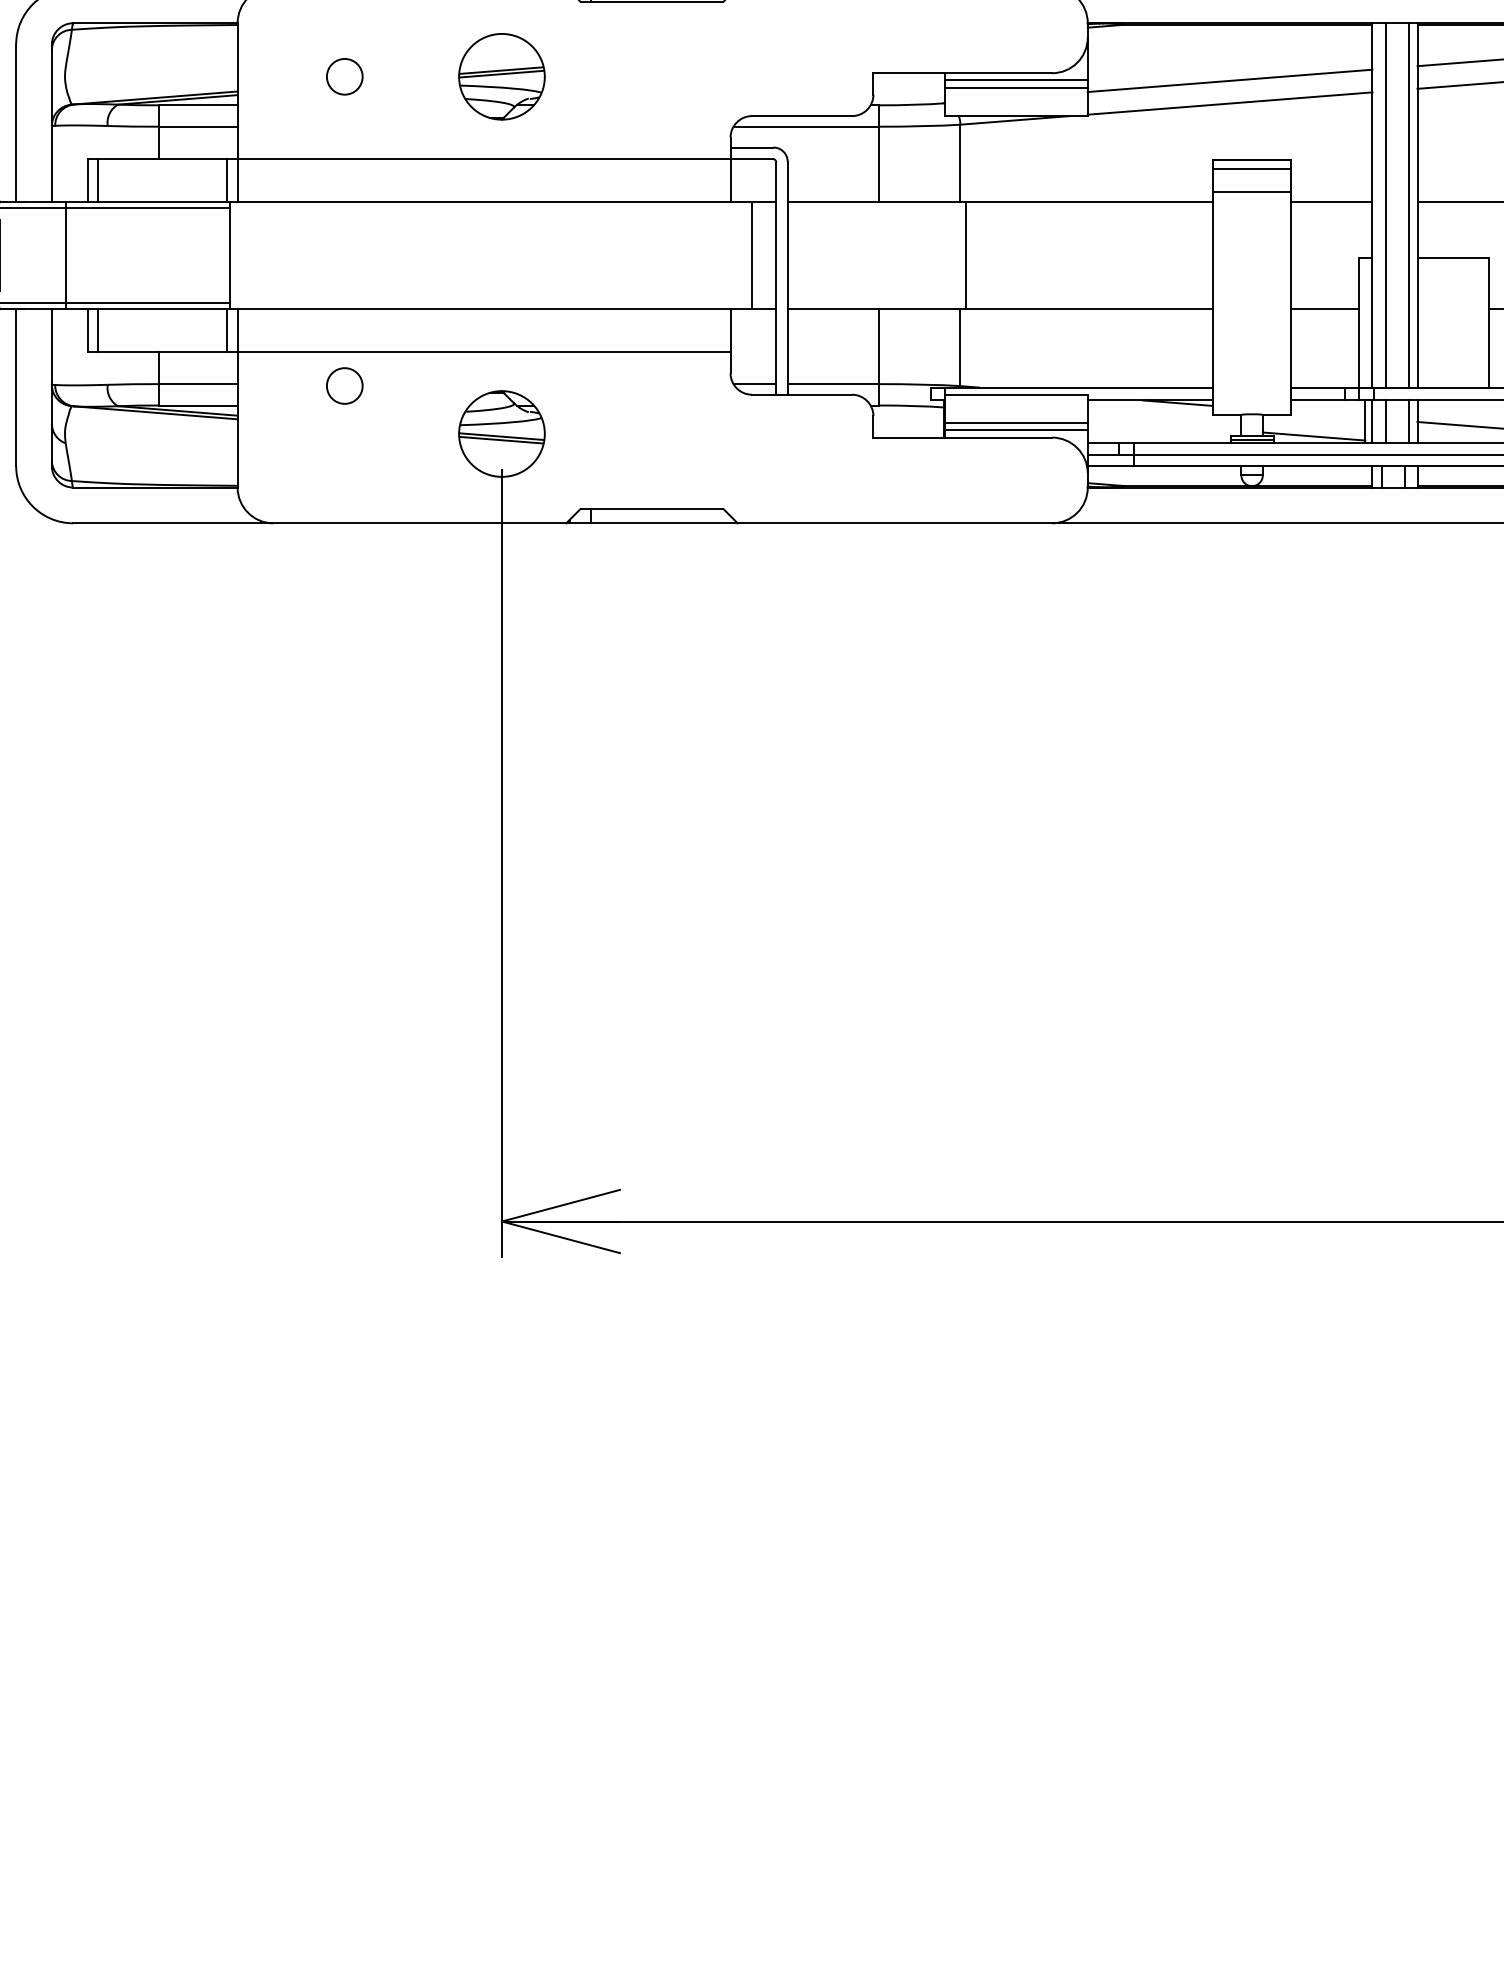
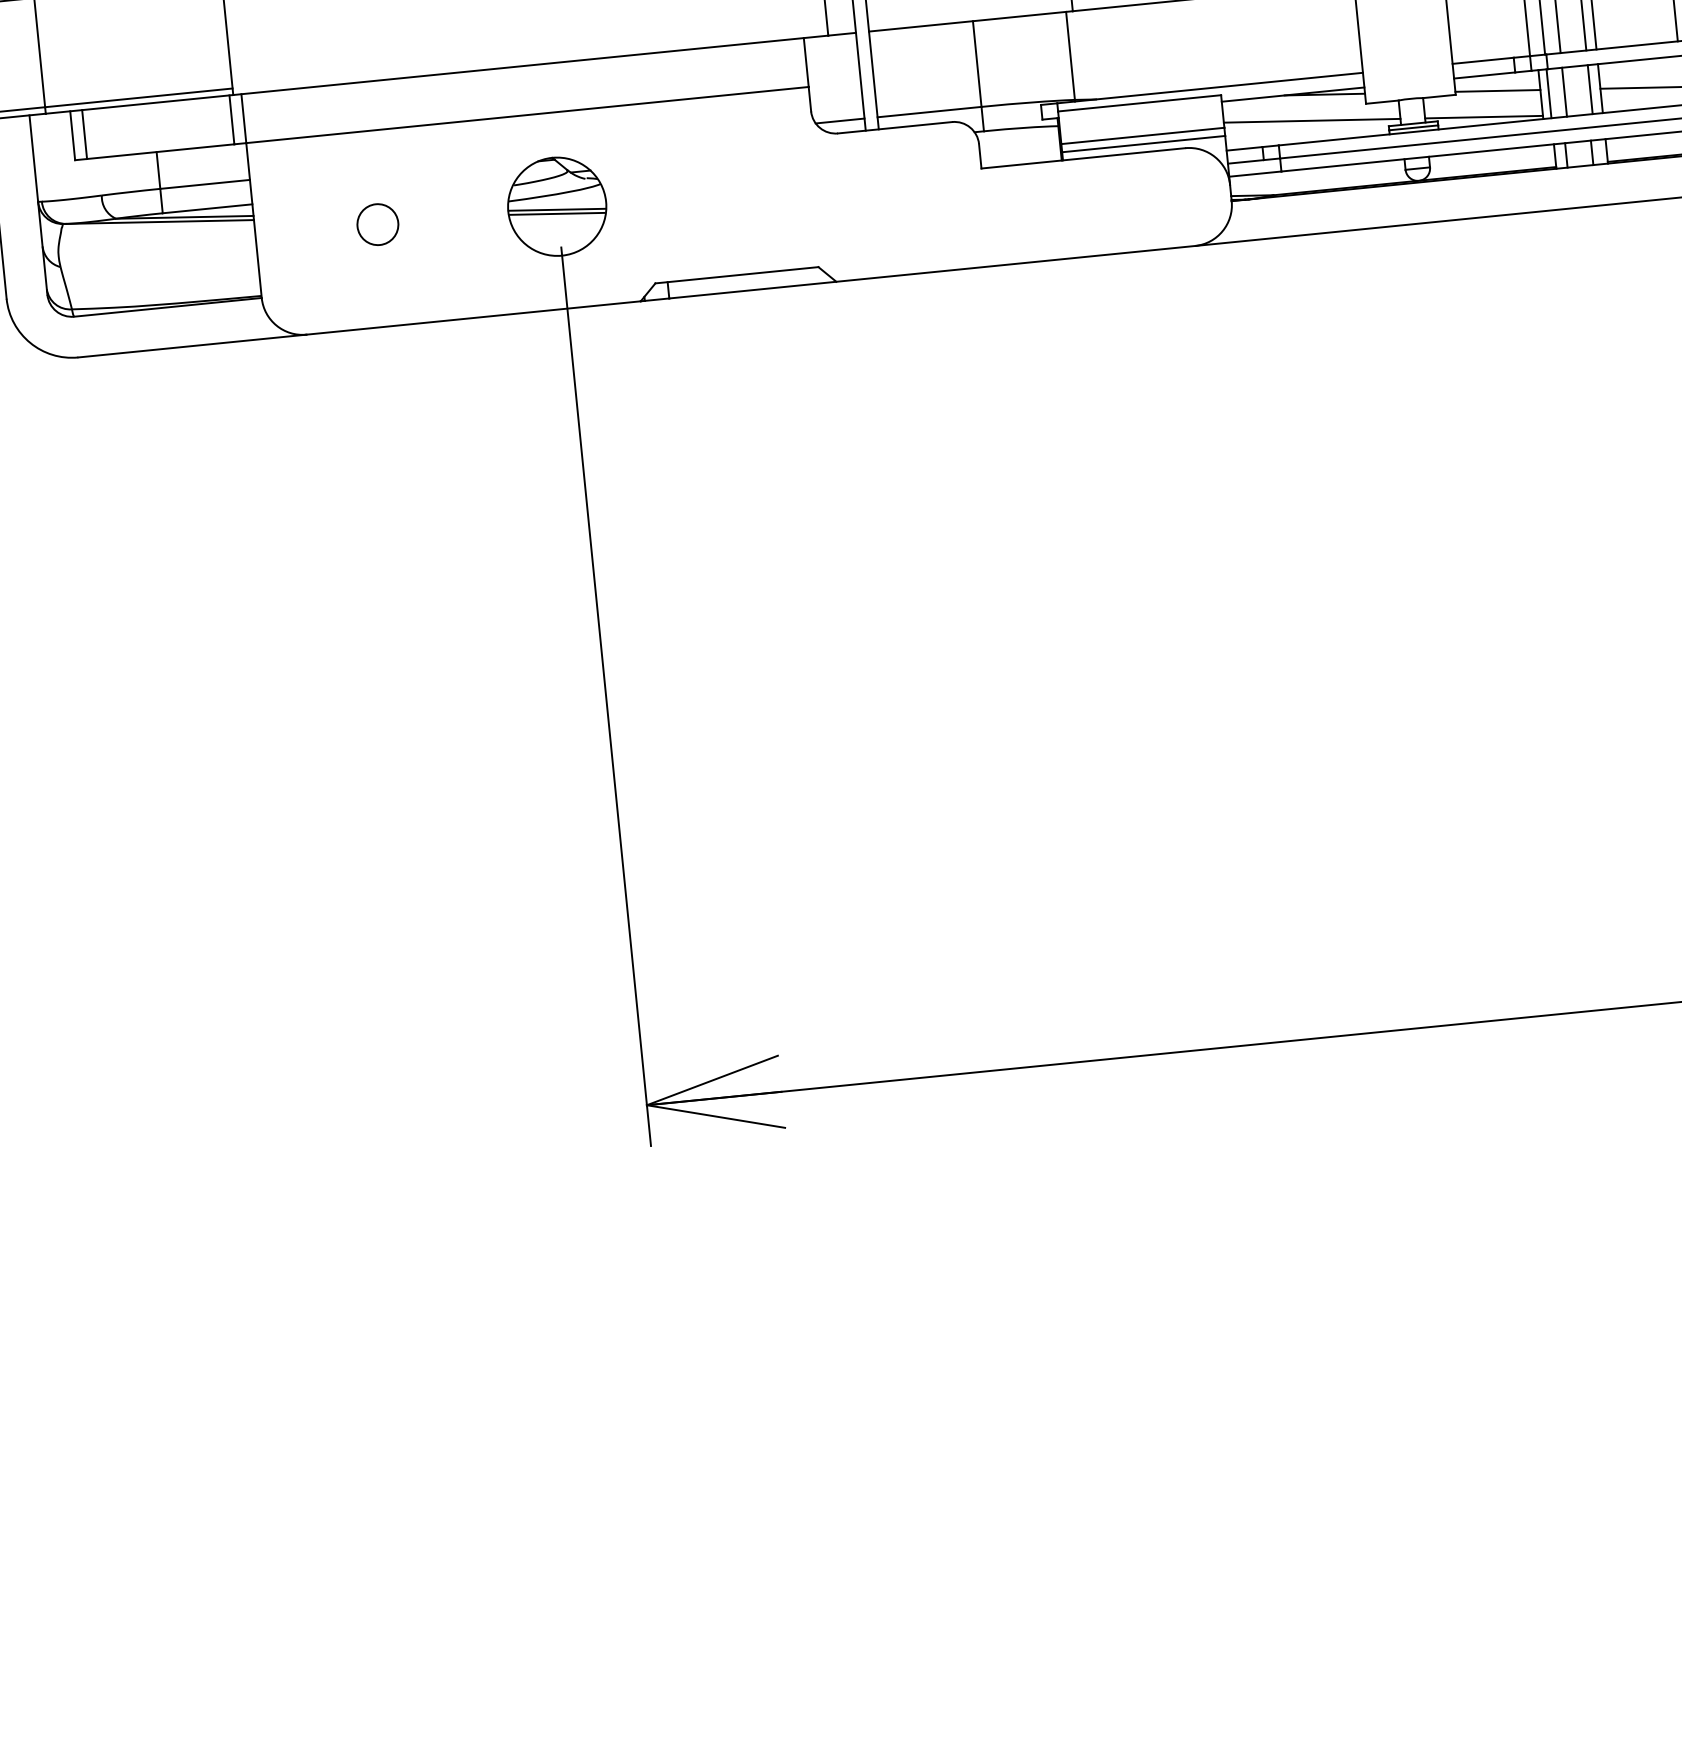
circle: (344, 385) -> (377, 224), moved
line: (1328, 414) -> (1498, 90), added
line: (1164, 424) -> (1312, 120), added

